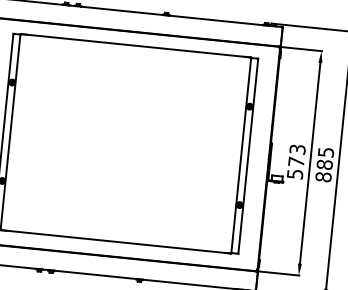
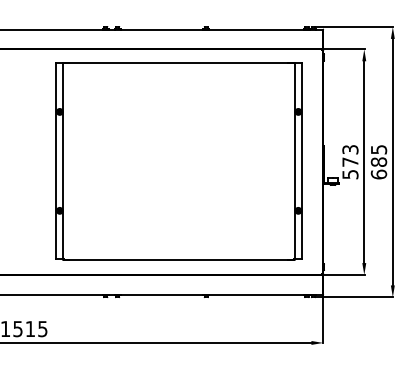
text: (323, 177) -> (378, 174), 885 -> 685

